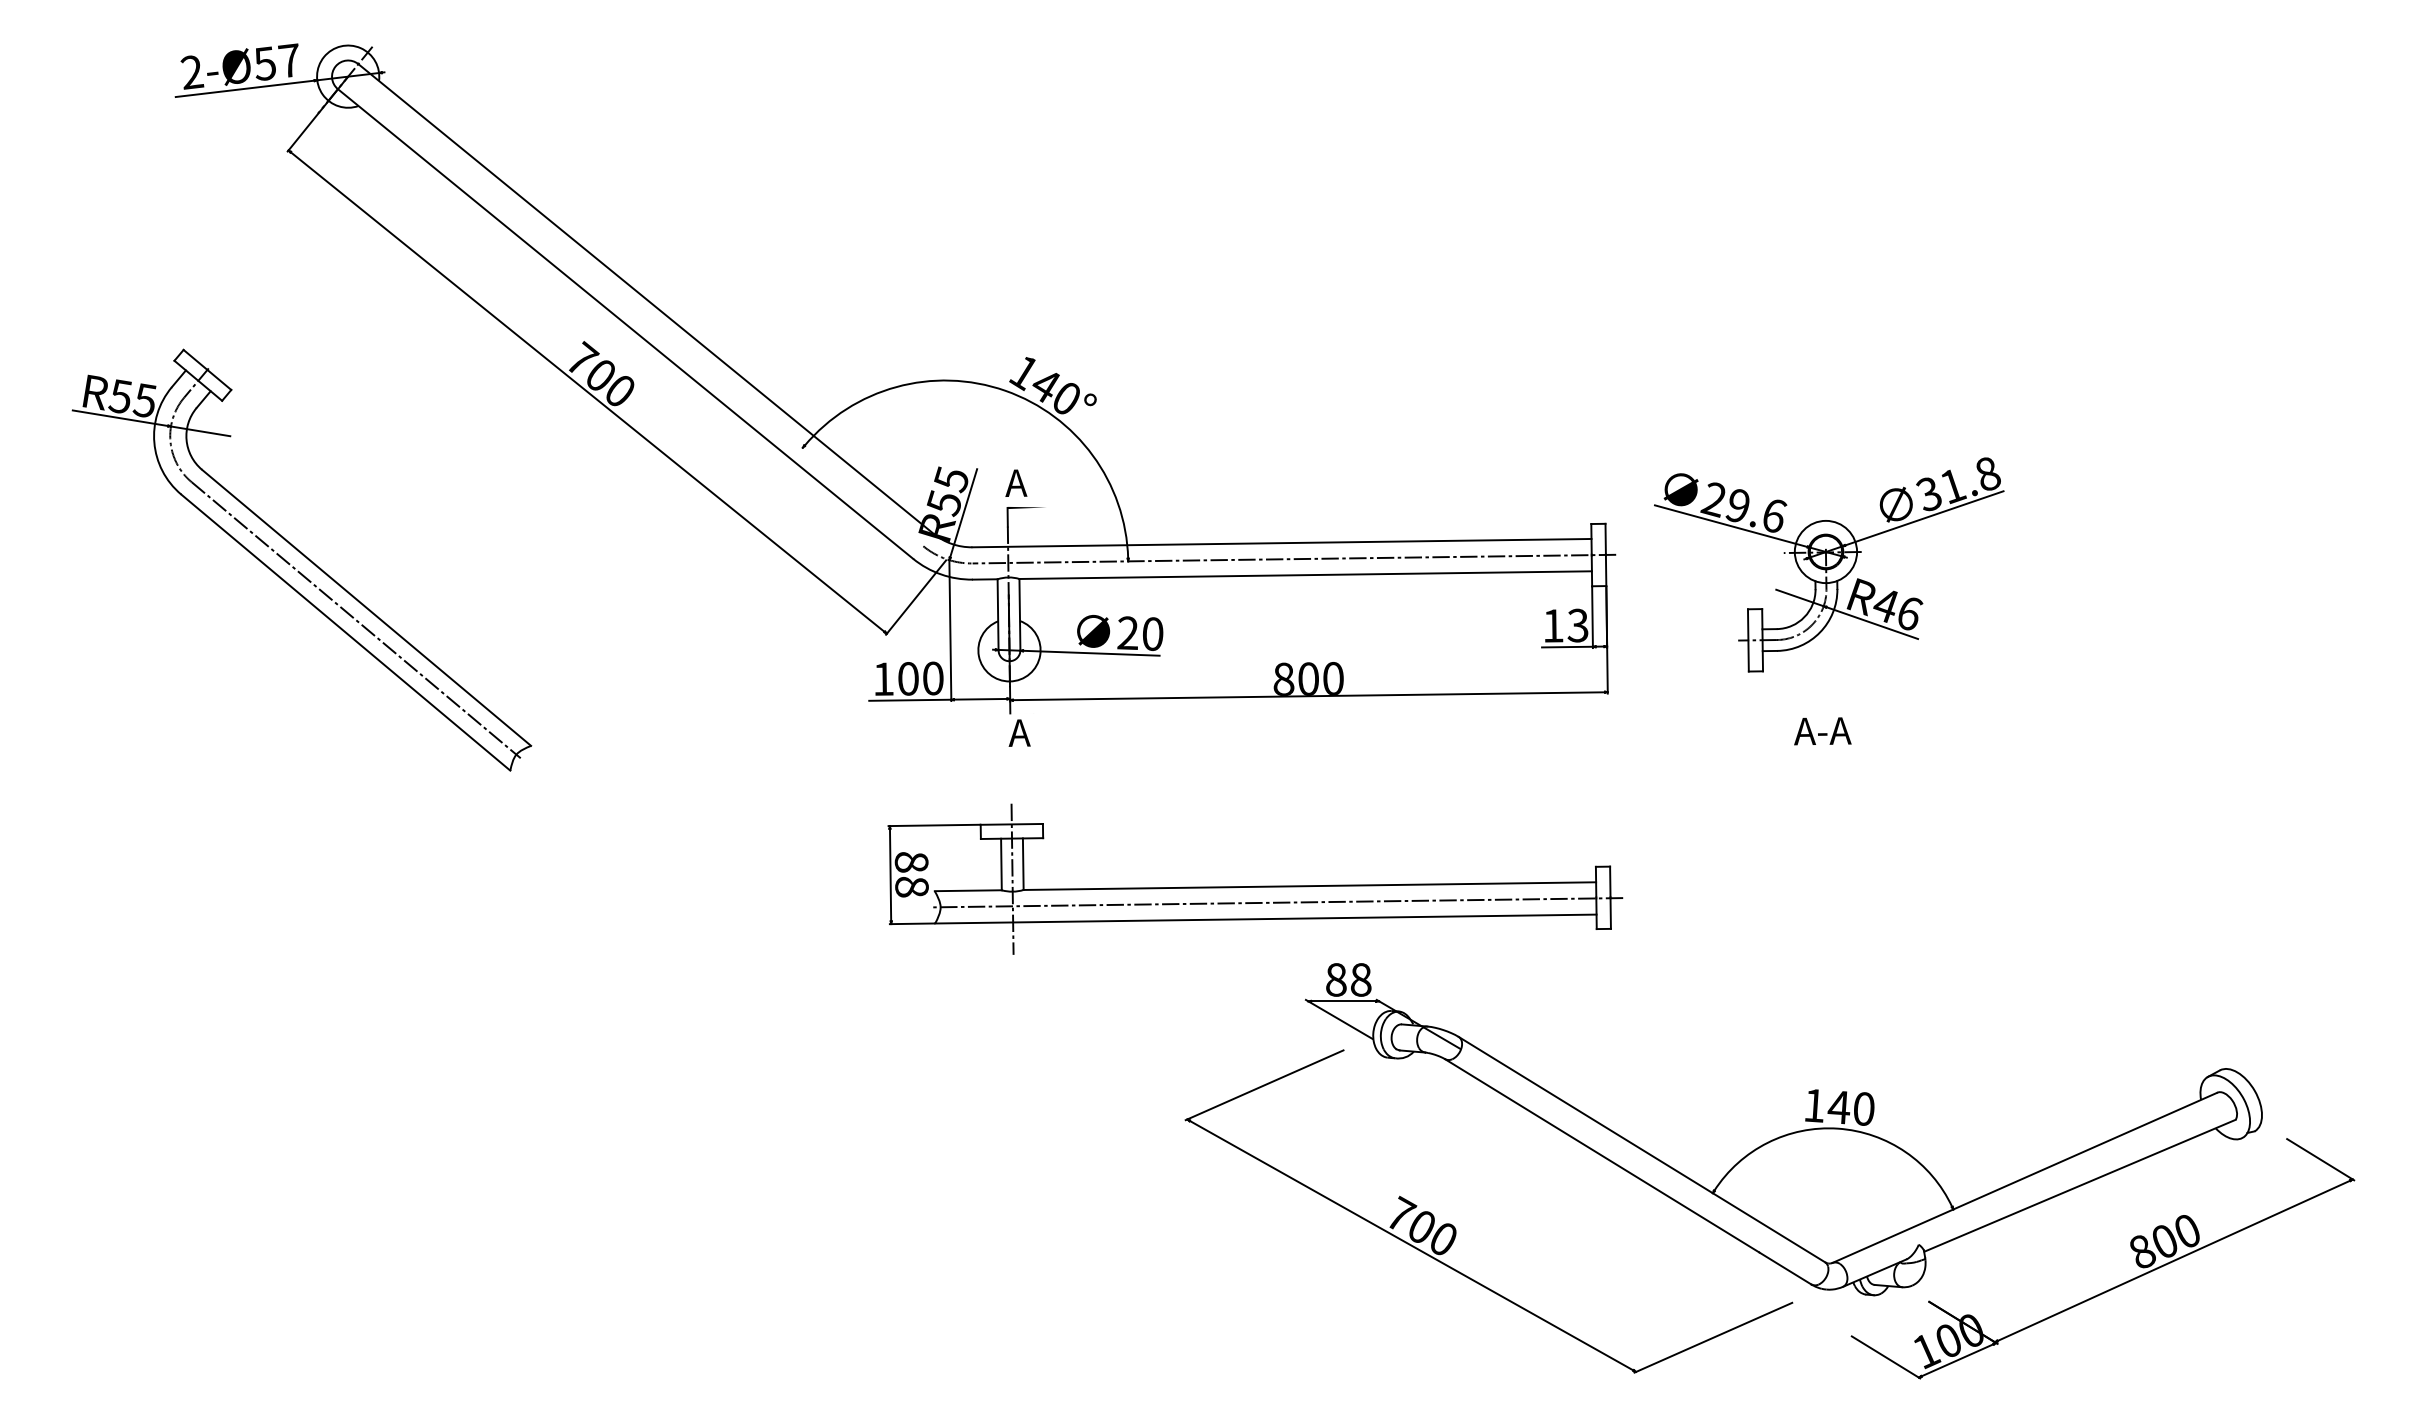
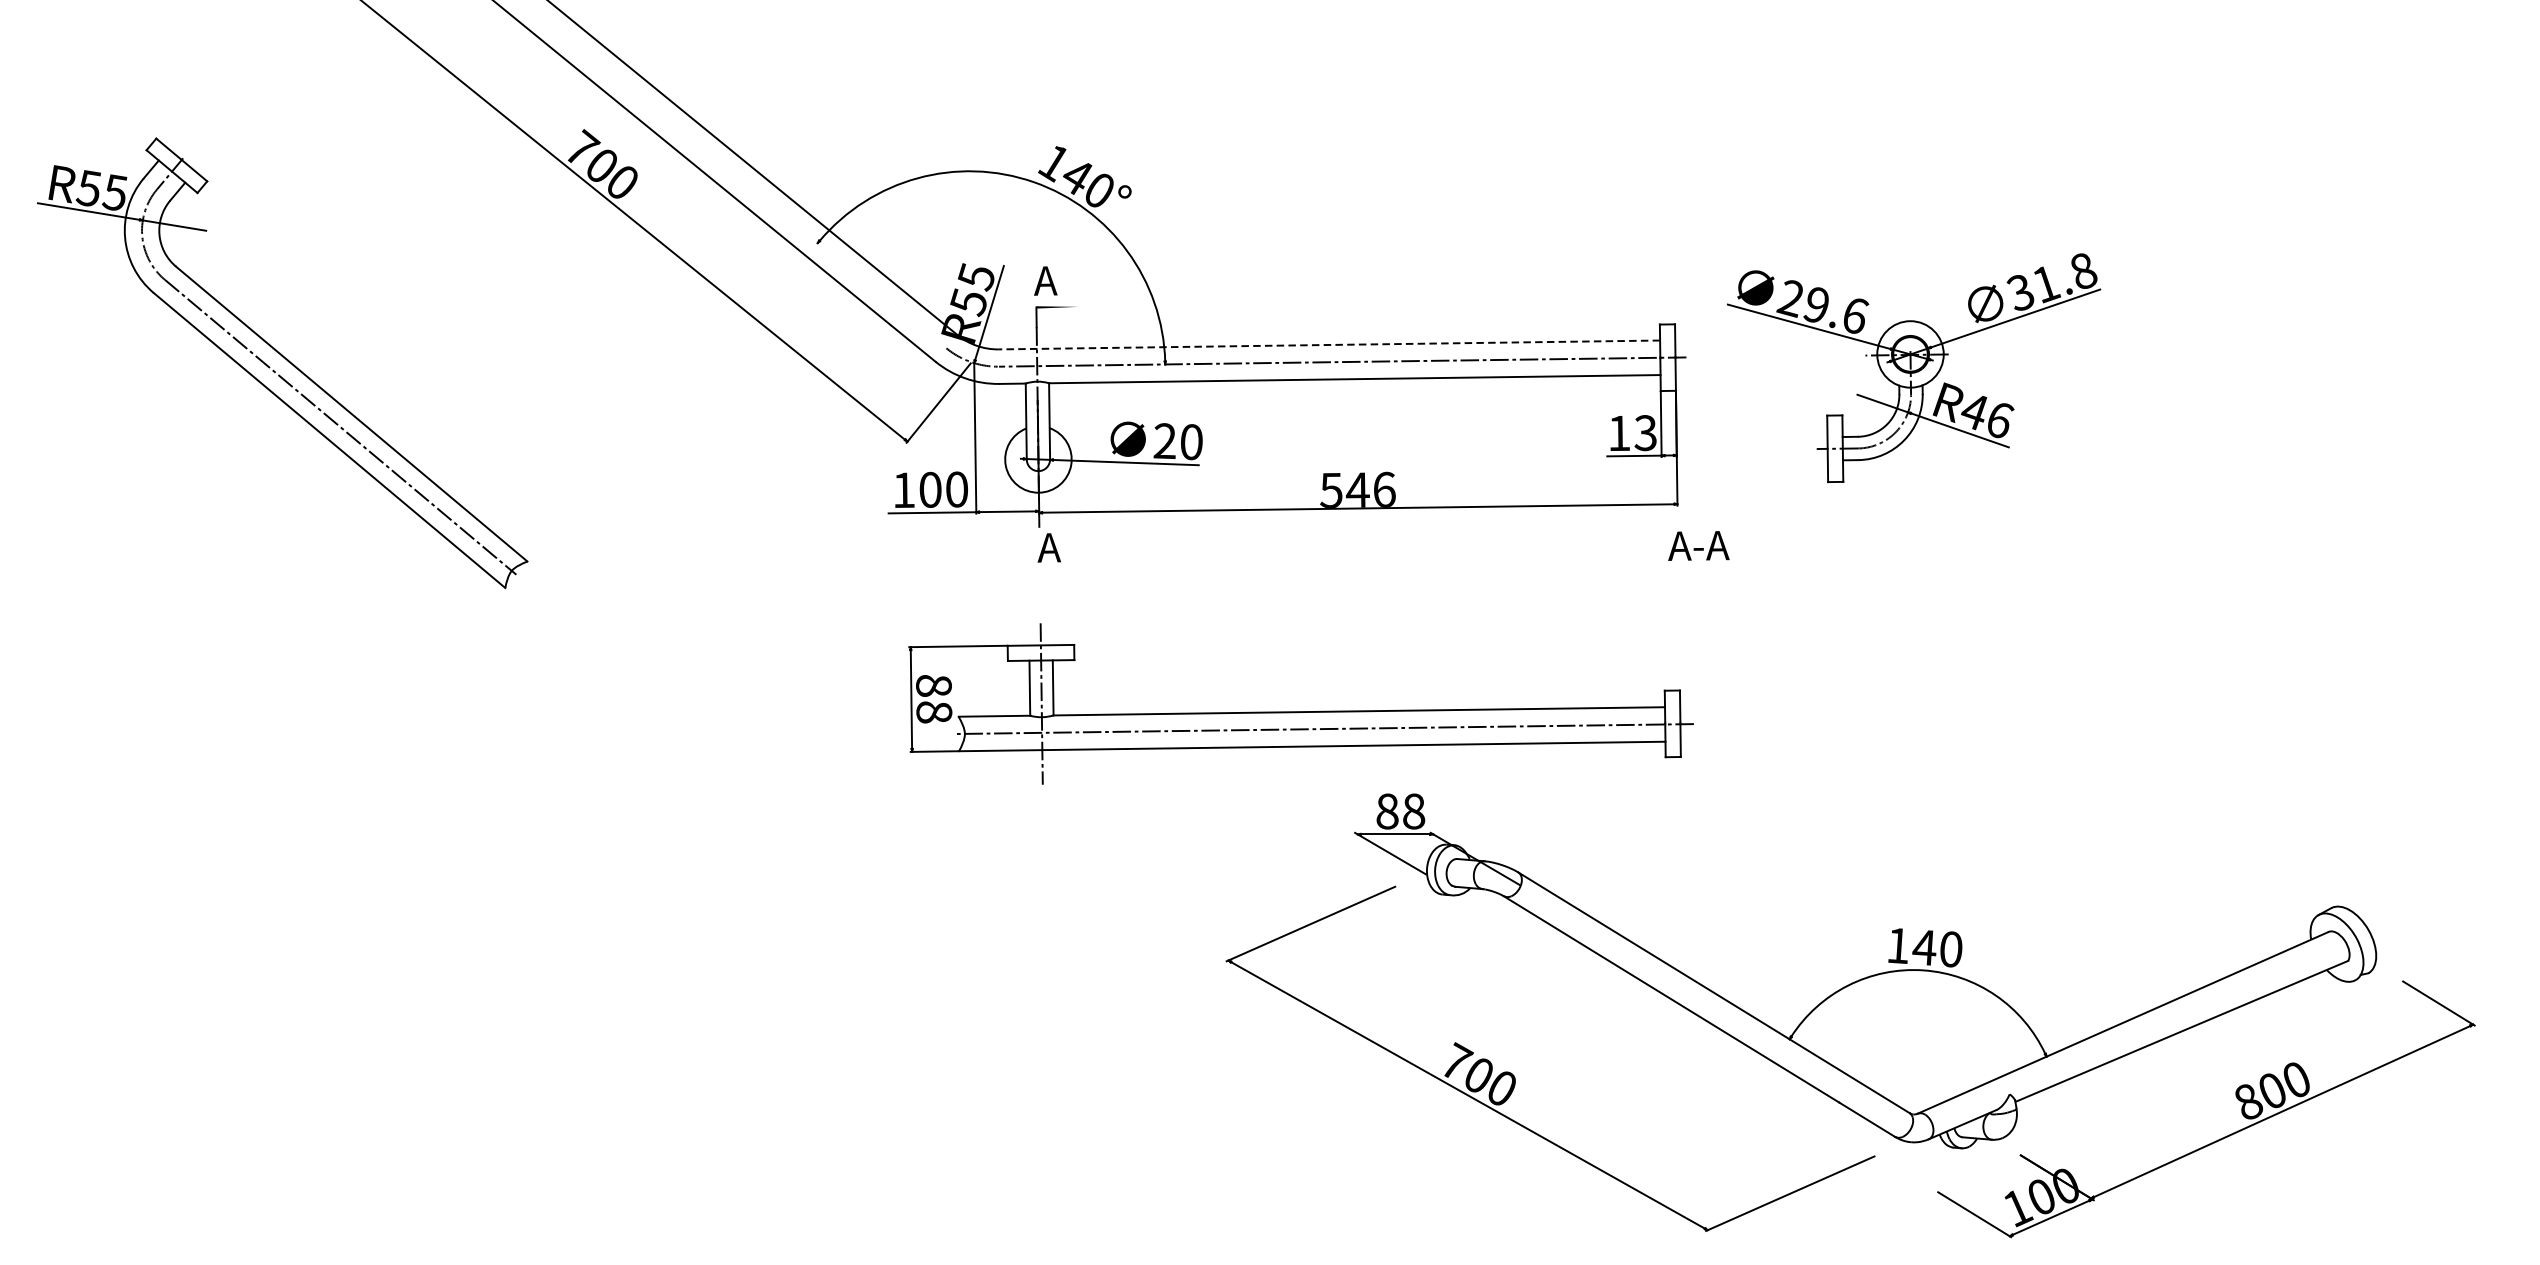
line: (1281, 543) -> (1328, 345), solid -> dashed
text: (1308, 678) -> (1357, 489), 800 -> 546
text: (1822, 731) -> (1698, 546), moved

